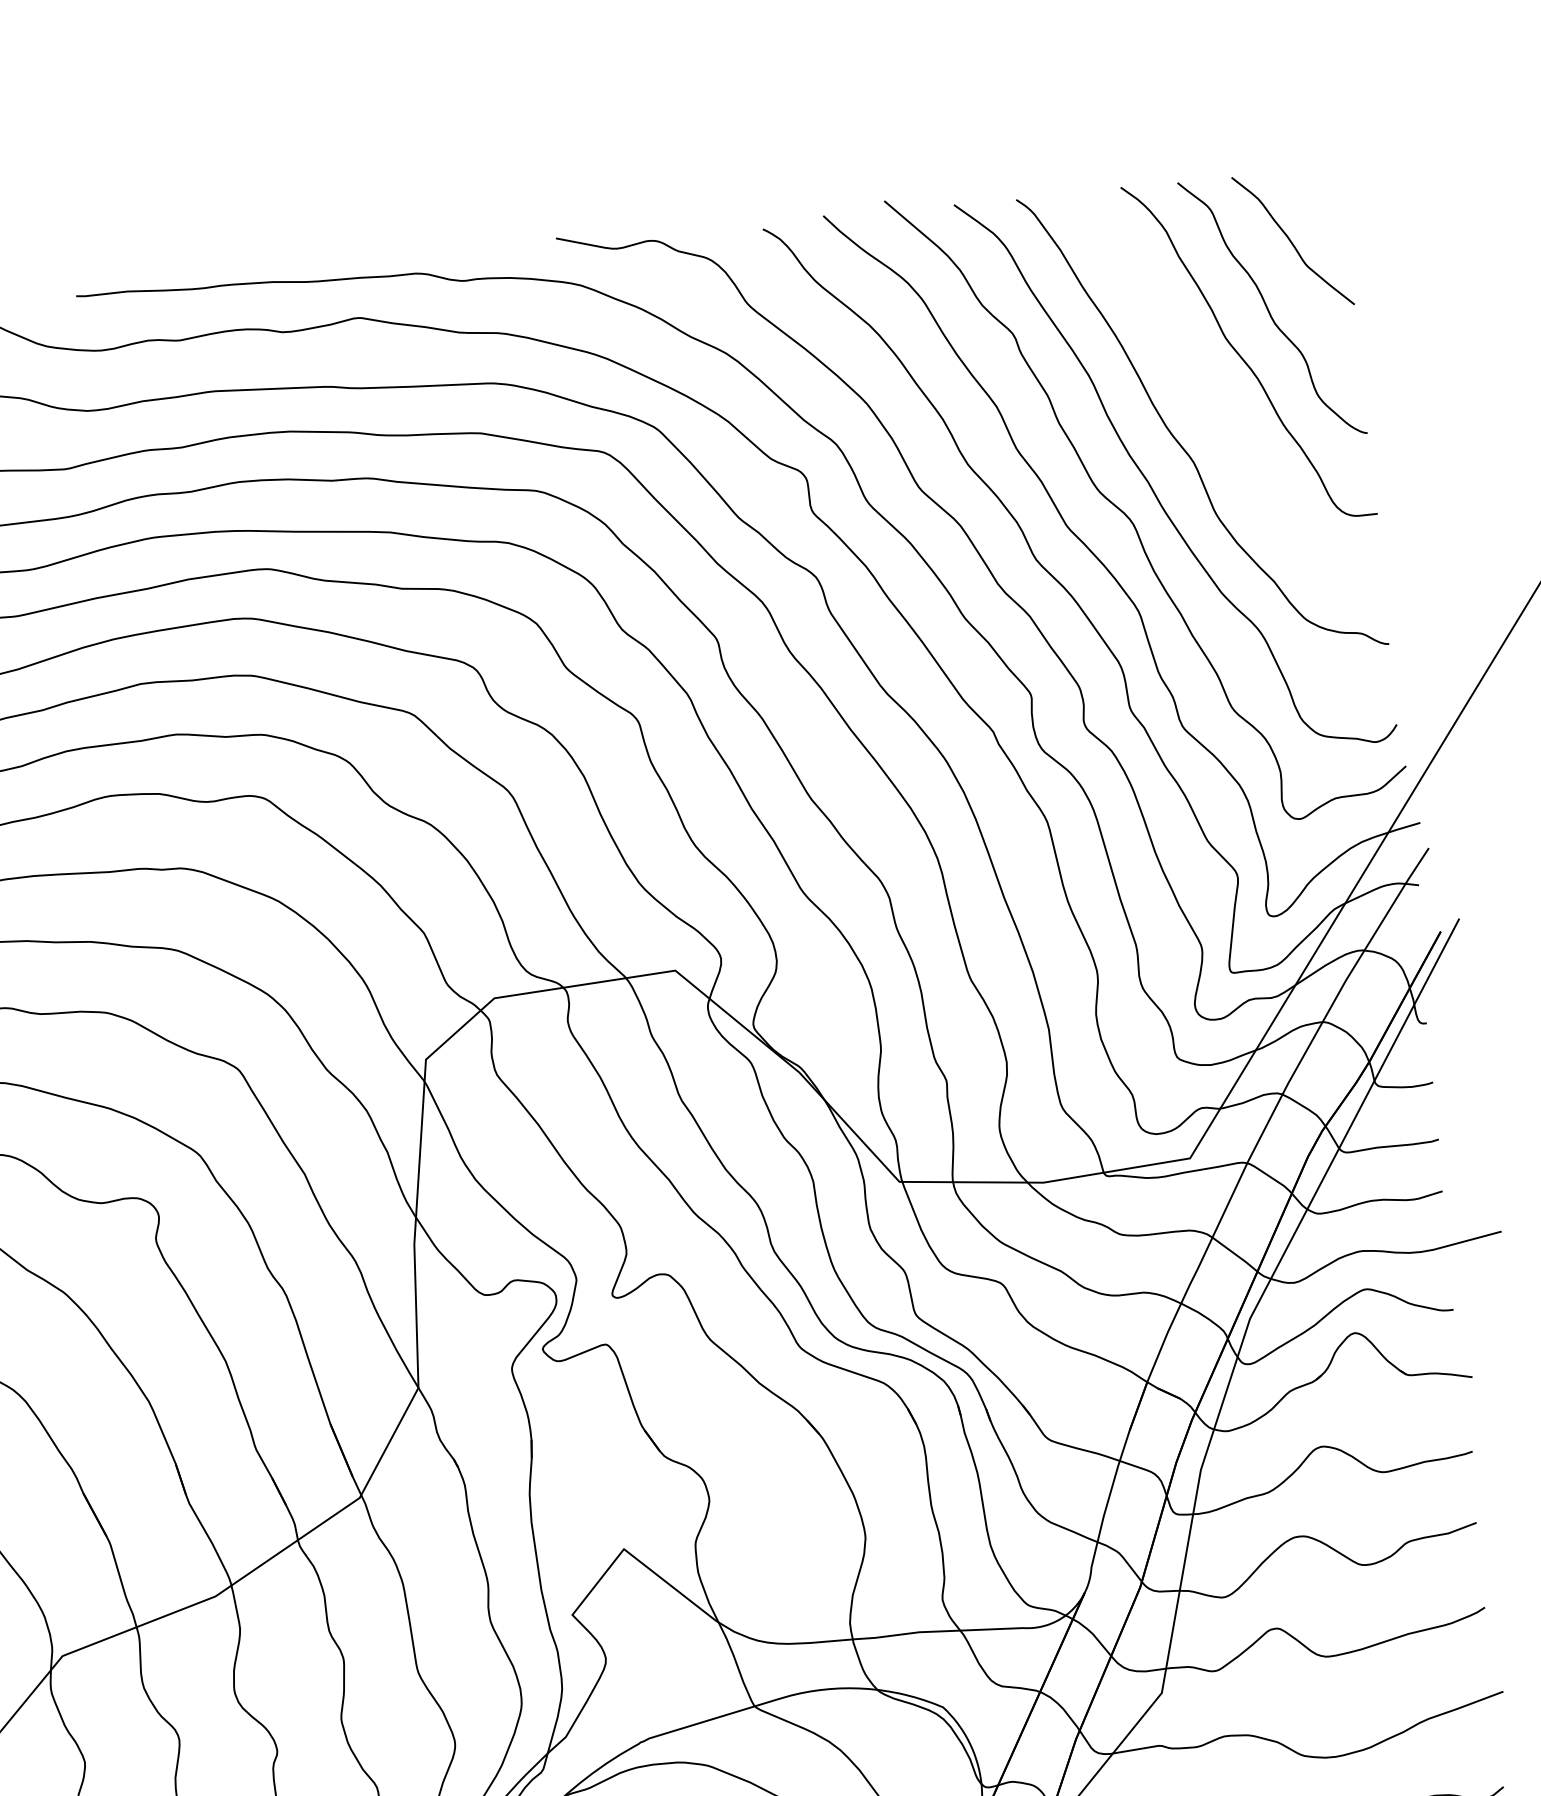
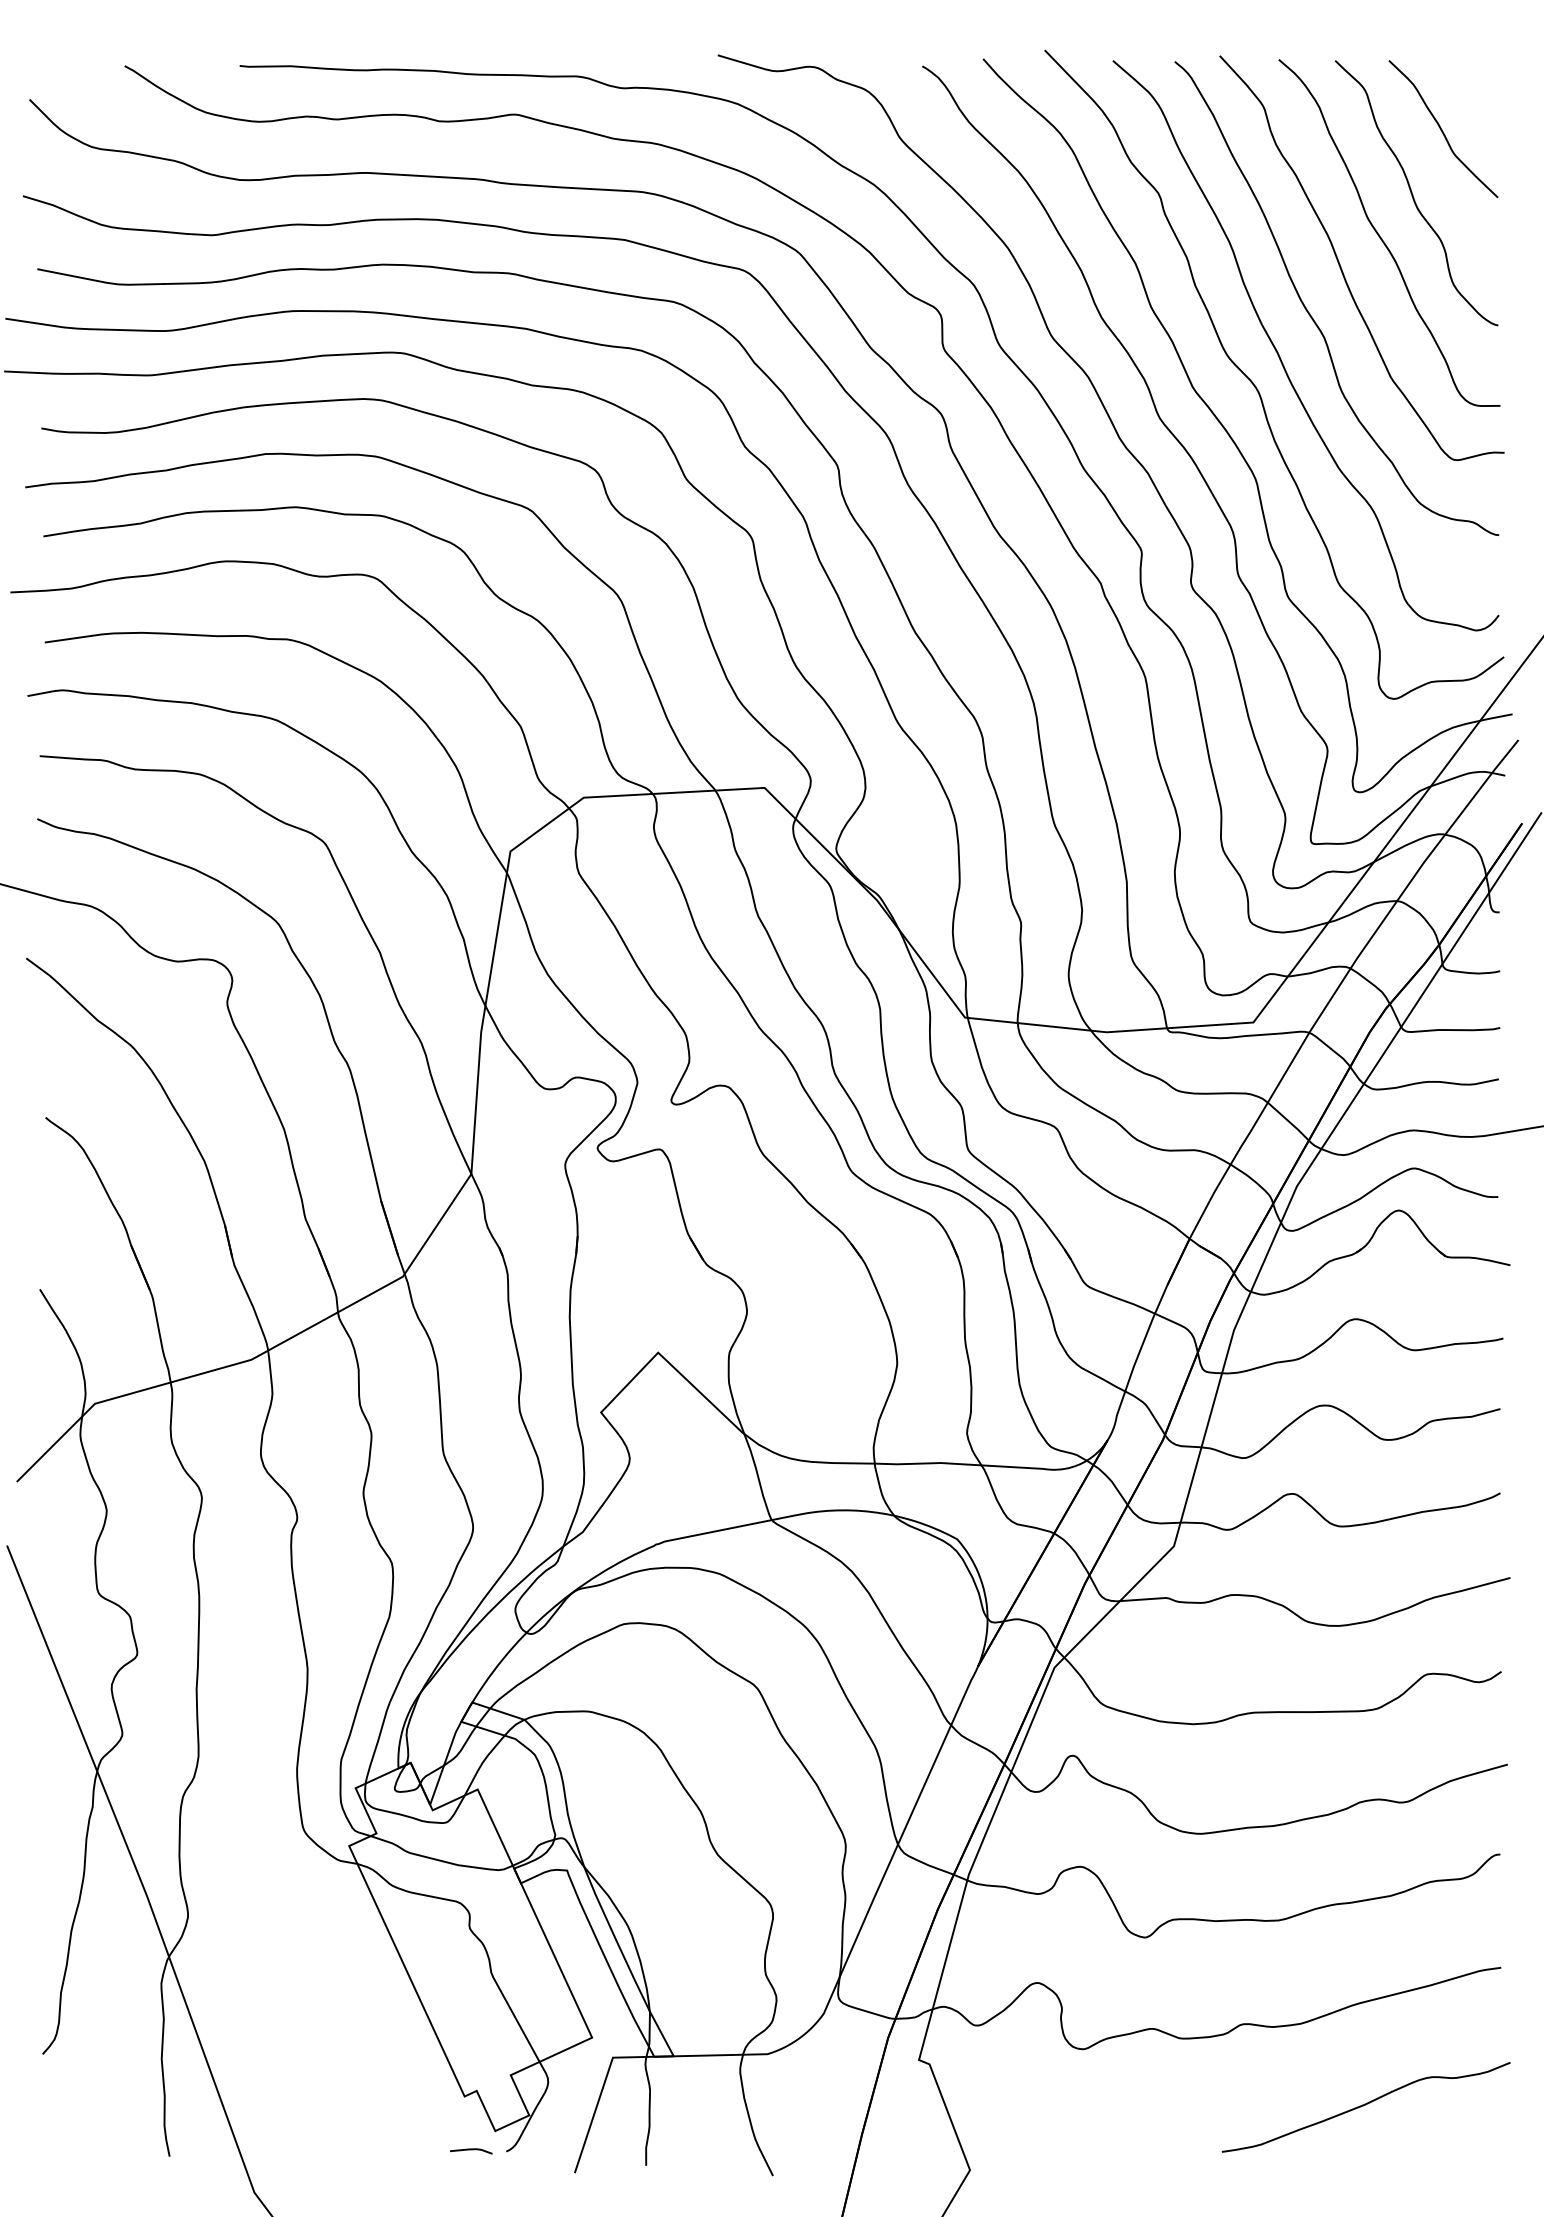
curve: (1204, 389) -> (1341, 266), added

